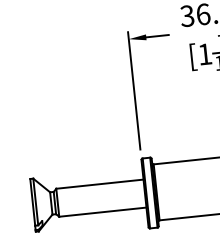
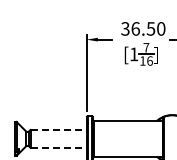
line: (101, 183) -> (59, 129), solid -> dashed
line: (104, 211) -> (59, 147), solid -> dashed

